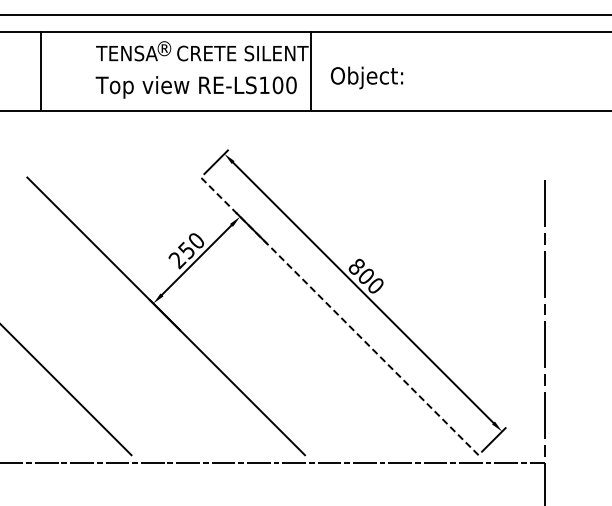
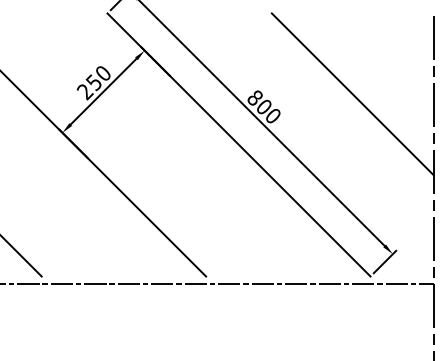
line: (459, 262) -> (352, 93), added
line: (339, 316) -> (238, 145), dashed -> solid

